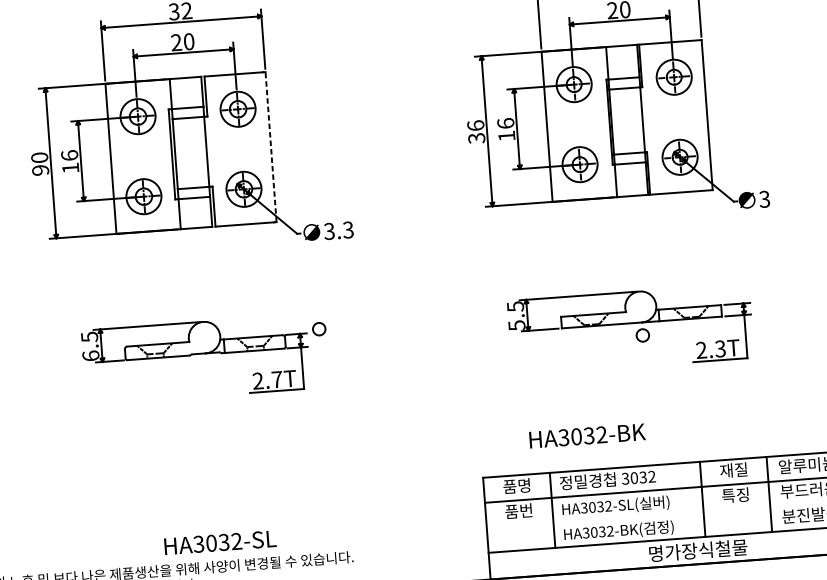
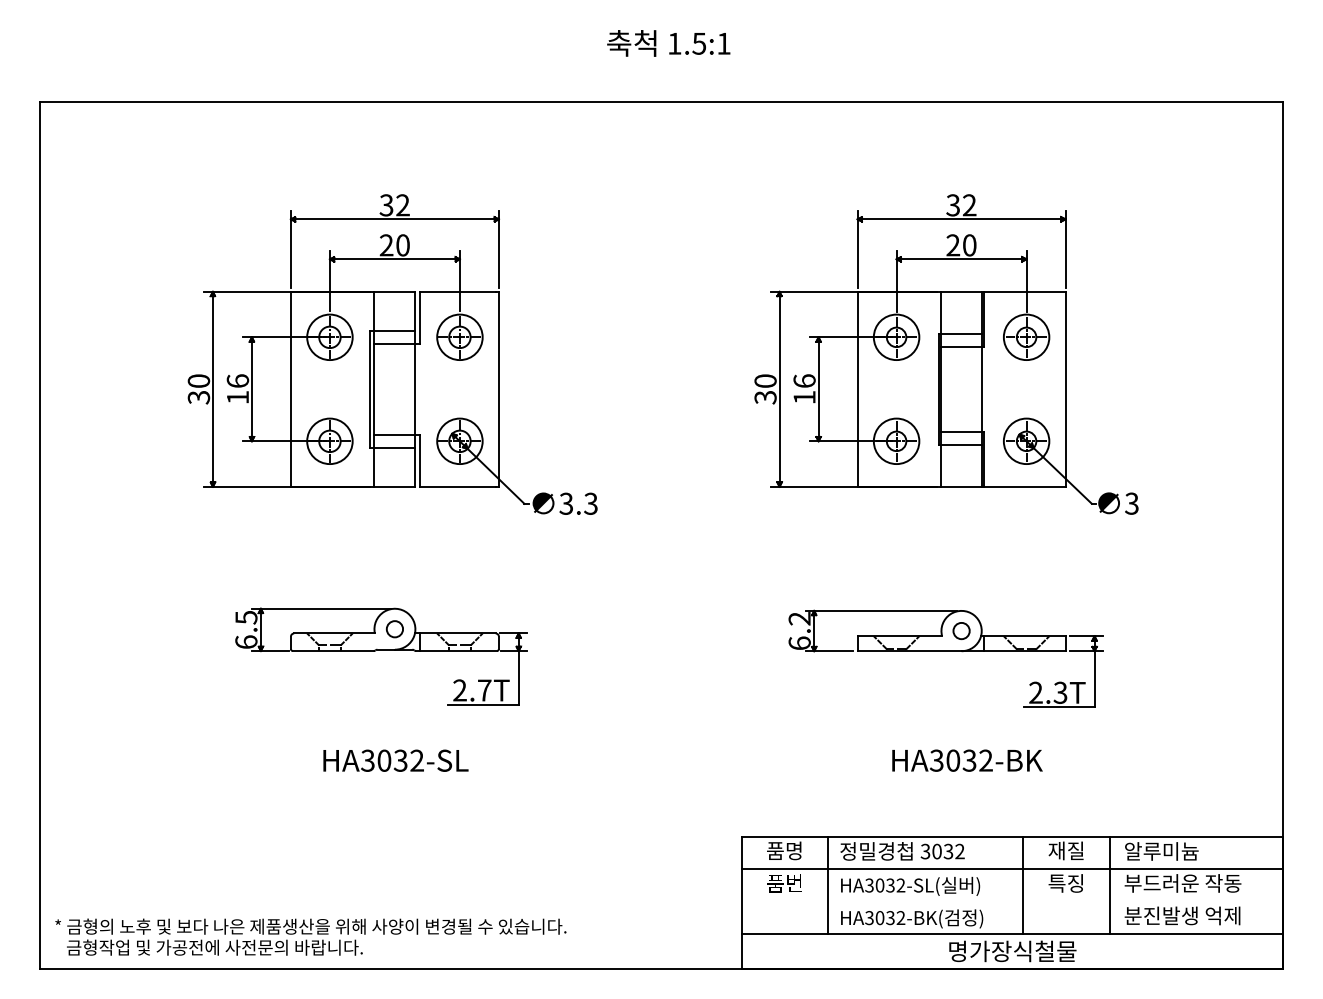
text: (475, 125) -> (765, 380), 36 -> 30
line: (270, 146) -> (498, 388), dashed -> solid
text: (40, 170) -> (198, 397), 90 -> 30
text: (516, 315) -> (799, 630), 5.5 -> 6.2
circle: (318, 329) -> (394, 629), moved
circle: (642, 335) -> (961, 631), moved
text: (587, 435) -> (967, 760), moved
text: (220, 542) -> (395, 760), moved

